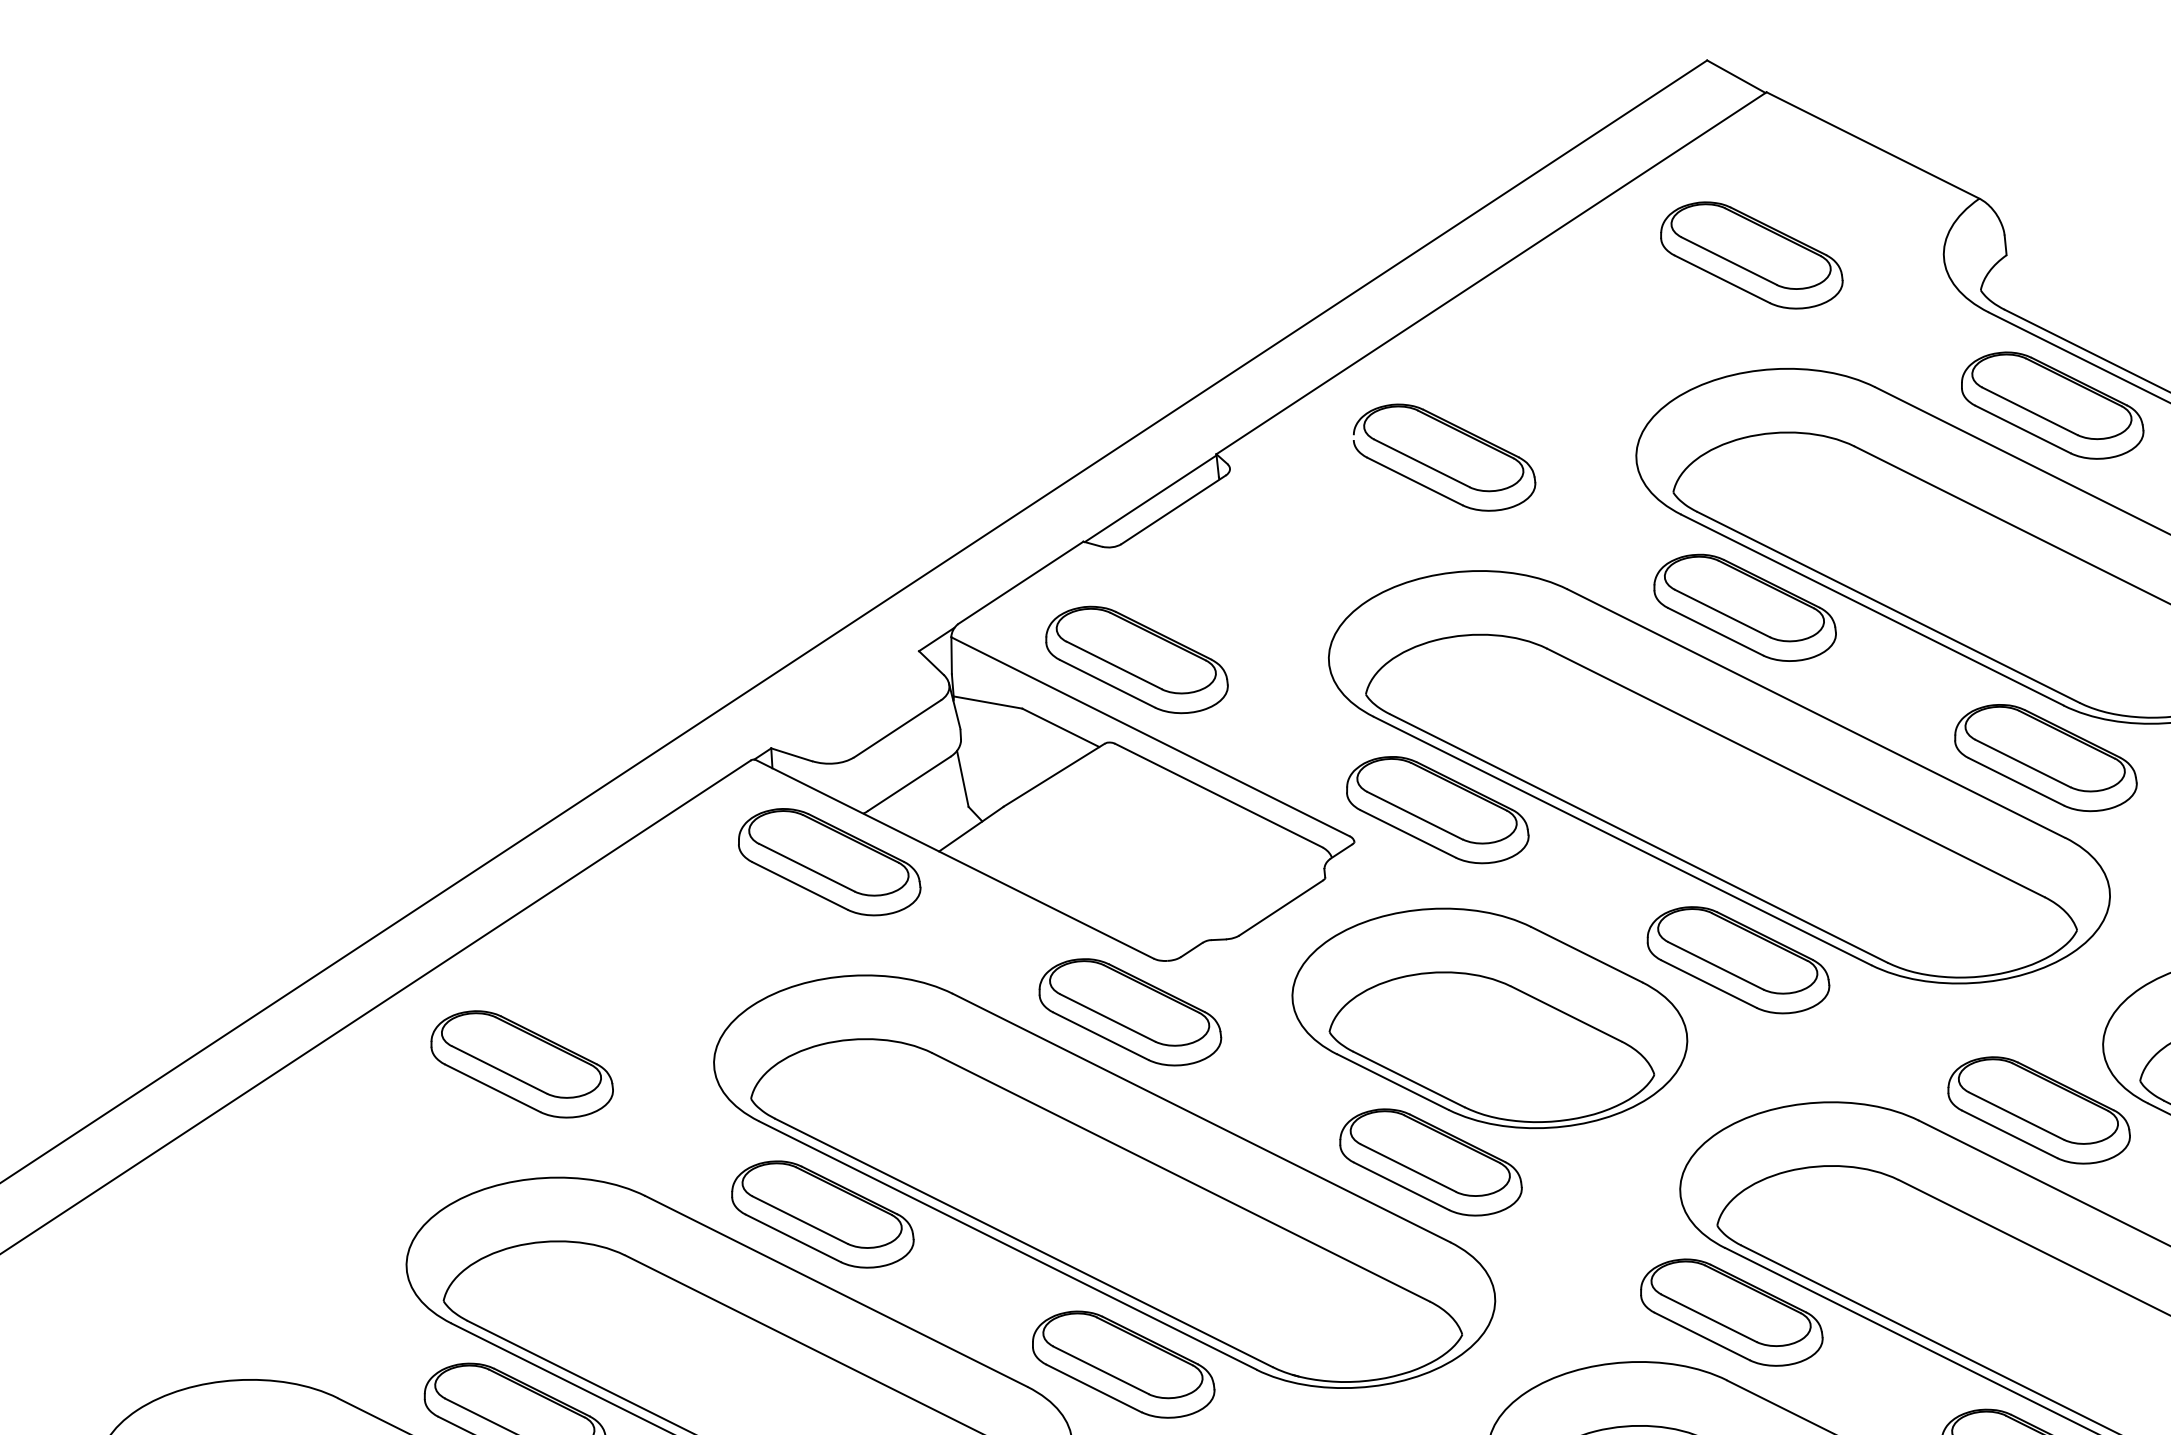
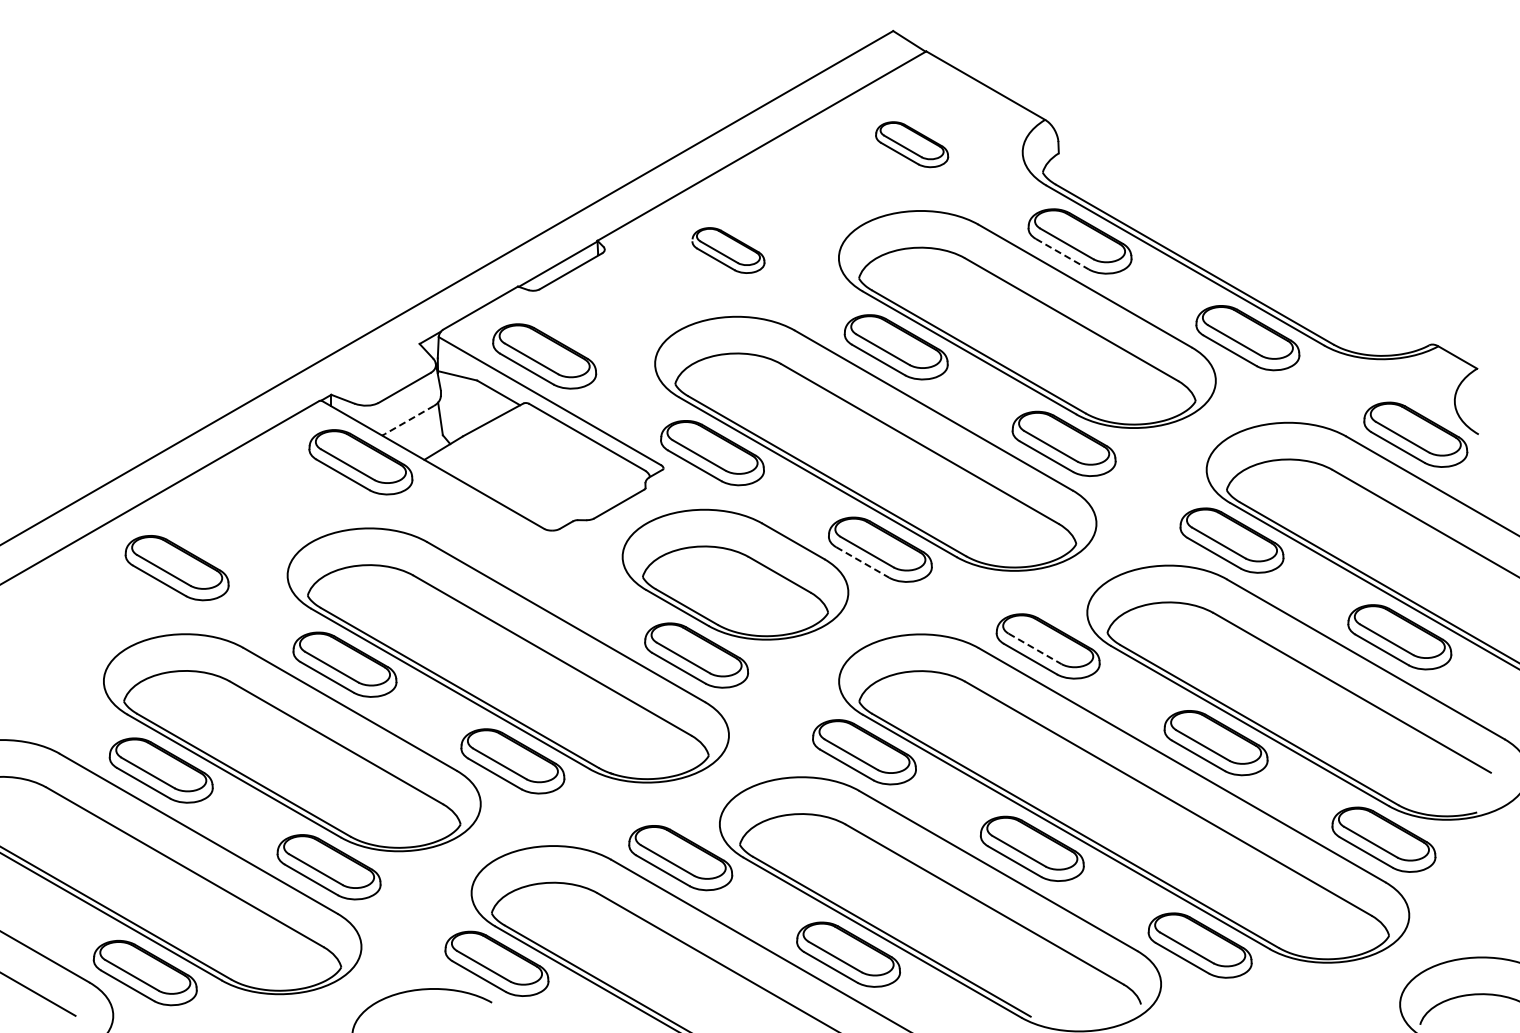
part: (1750, 255) -> (911, 144), size x0.7
line: (2023, 430) -> (1062, 254), solid -> dashed
part: (1444, 457) -> (728, 250), size x0.7
line: (909, 784) -> (409, 420), solid -> dashed
line: (1708, 984) -> (862, 562), solid -> dashed
part: (1129, 1011) -> (528, 558), removed
line: (2017, 1115) -> (1035, 648), solid -> dashed

